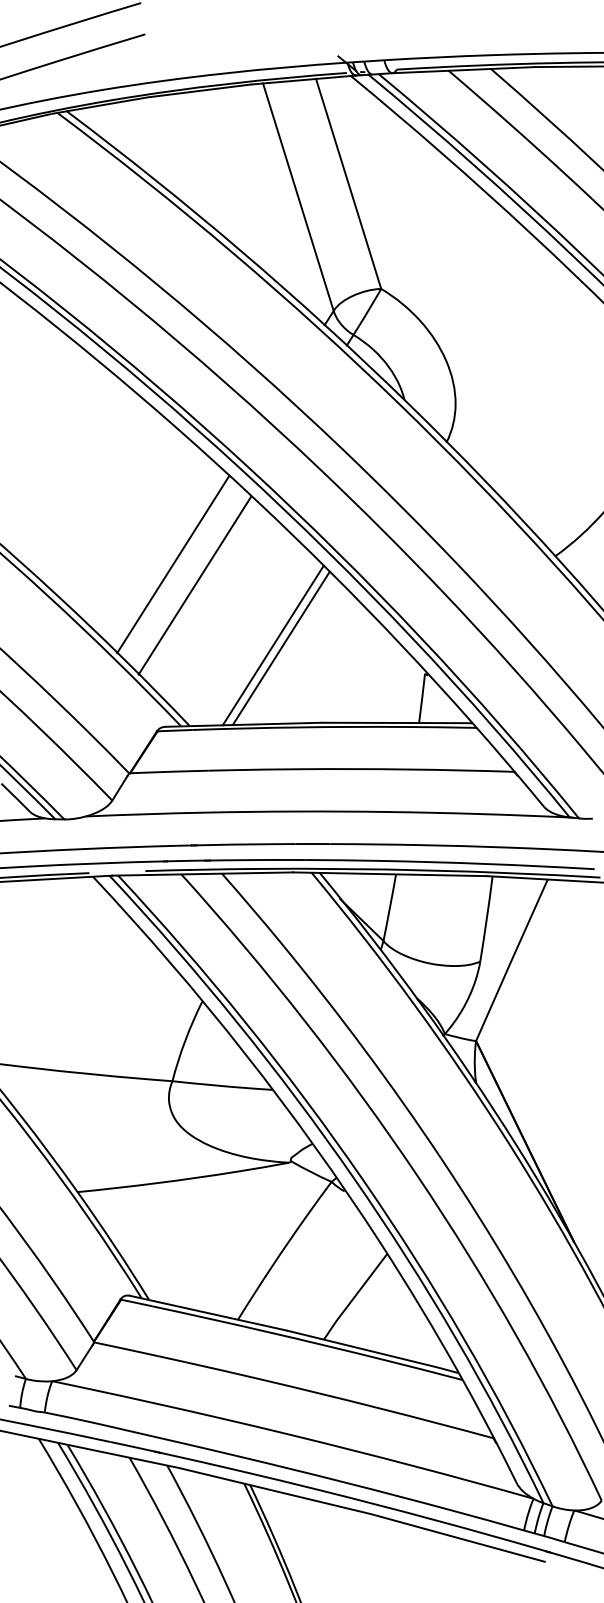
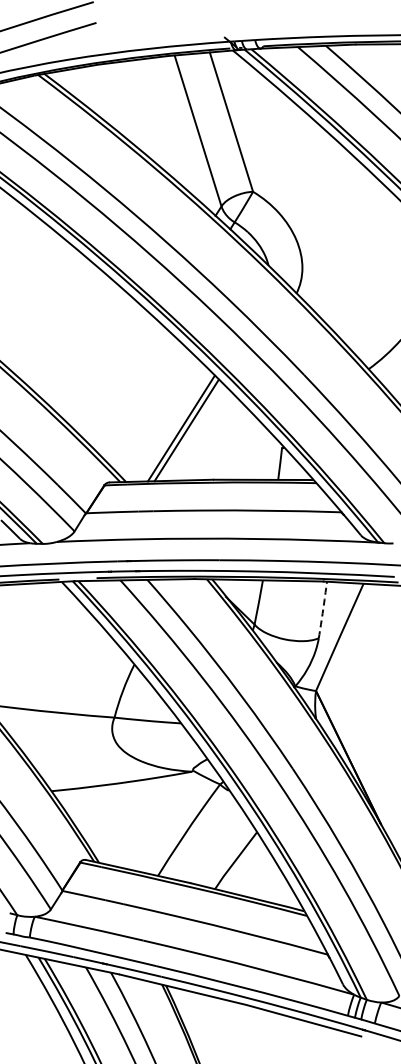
line: (172, 564) -> (114, 374), removed
line: (195, 585) -> (129, 388), removed
arc: (487, 919) -> (323, 610), solid -> dashed

